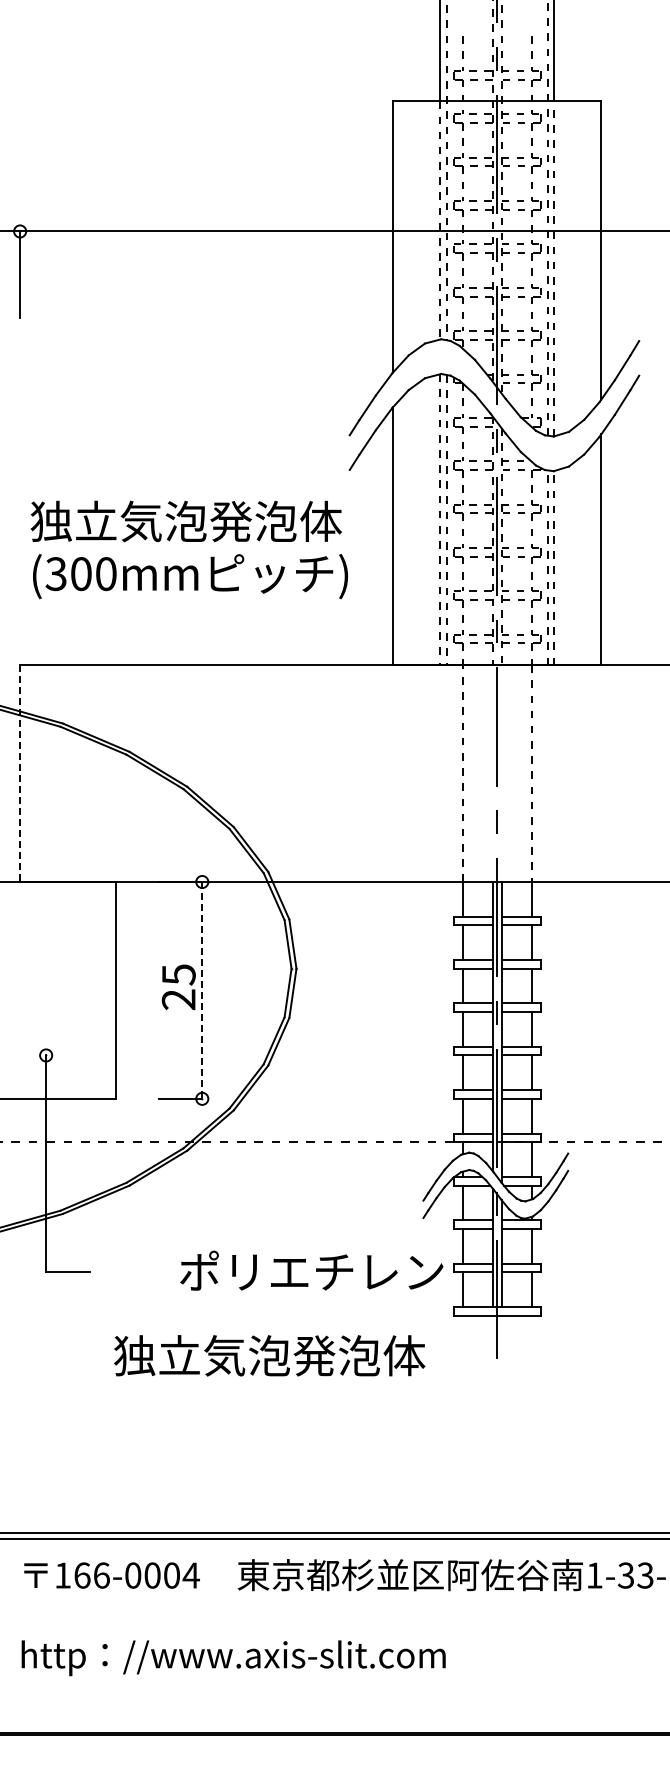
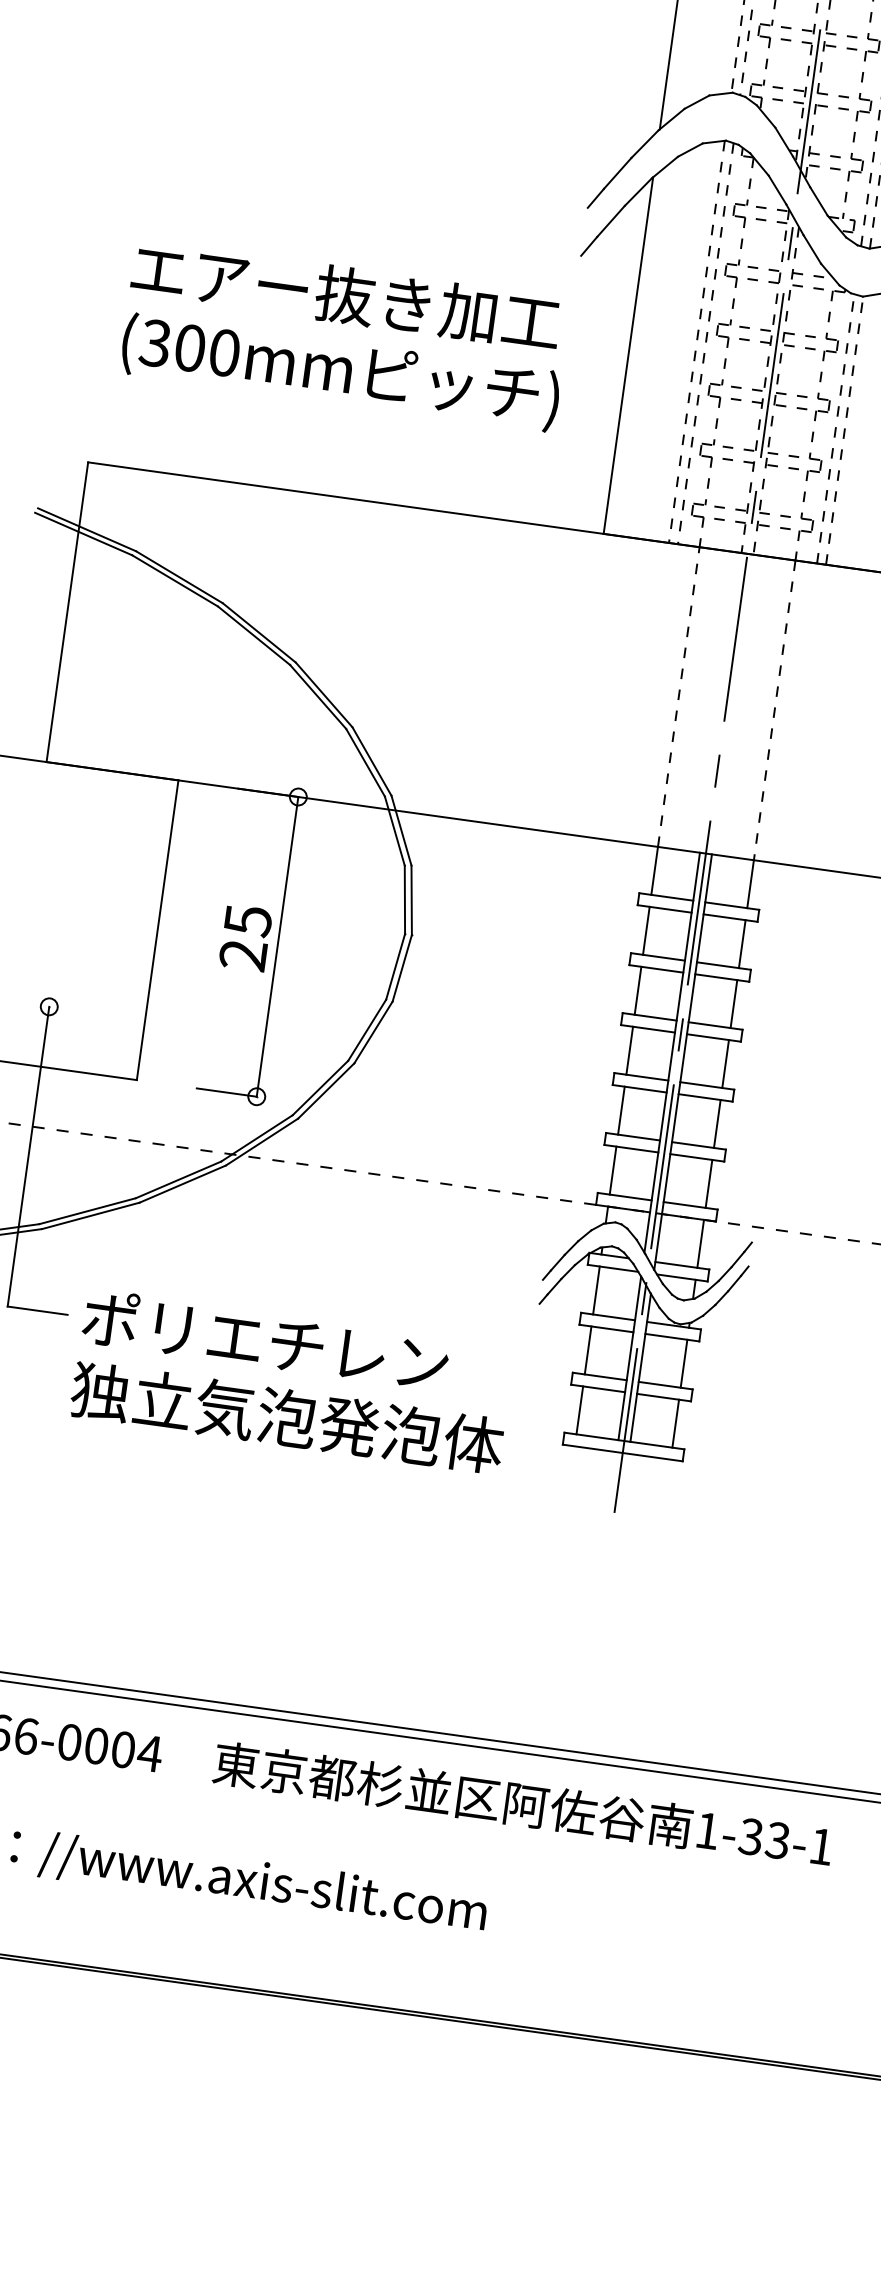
text: (185, 521) -> (344, 295), 独立気泡発泡体 -> エアー抜き加工
line: (20, 774) -> (67, 613), dashed -> solid
line: (202, 990) -> (277, 947), dashed -> solid
text: (311, 1270) -> (265, 1339), moved
text: (269, 1355) -> (287, 1417), moved

